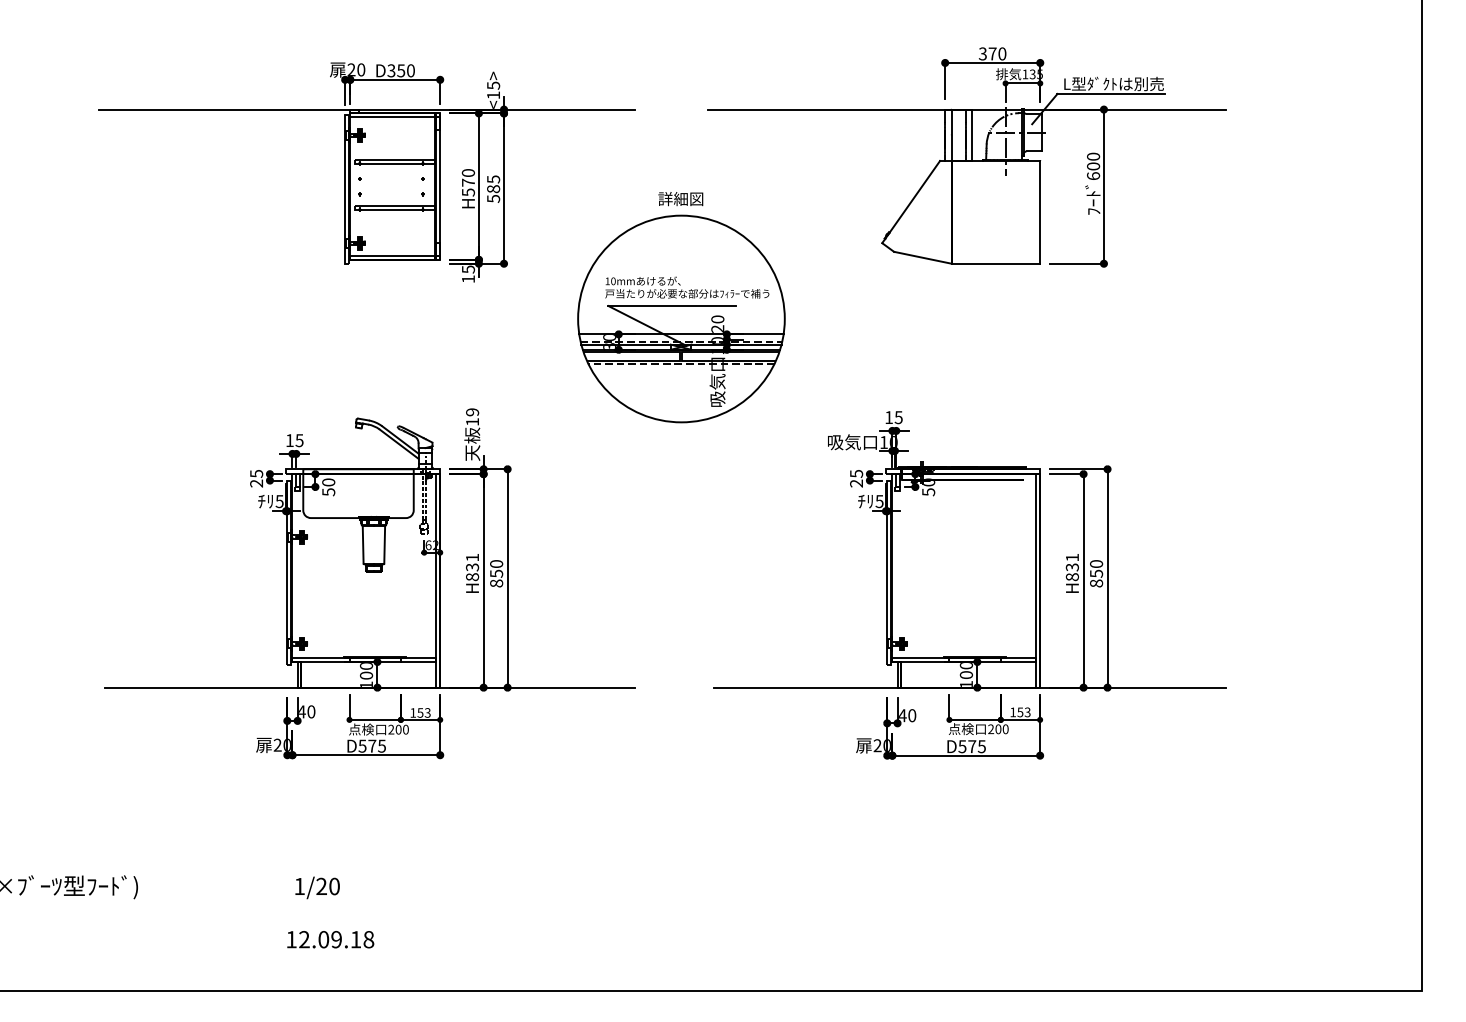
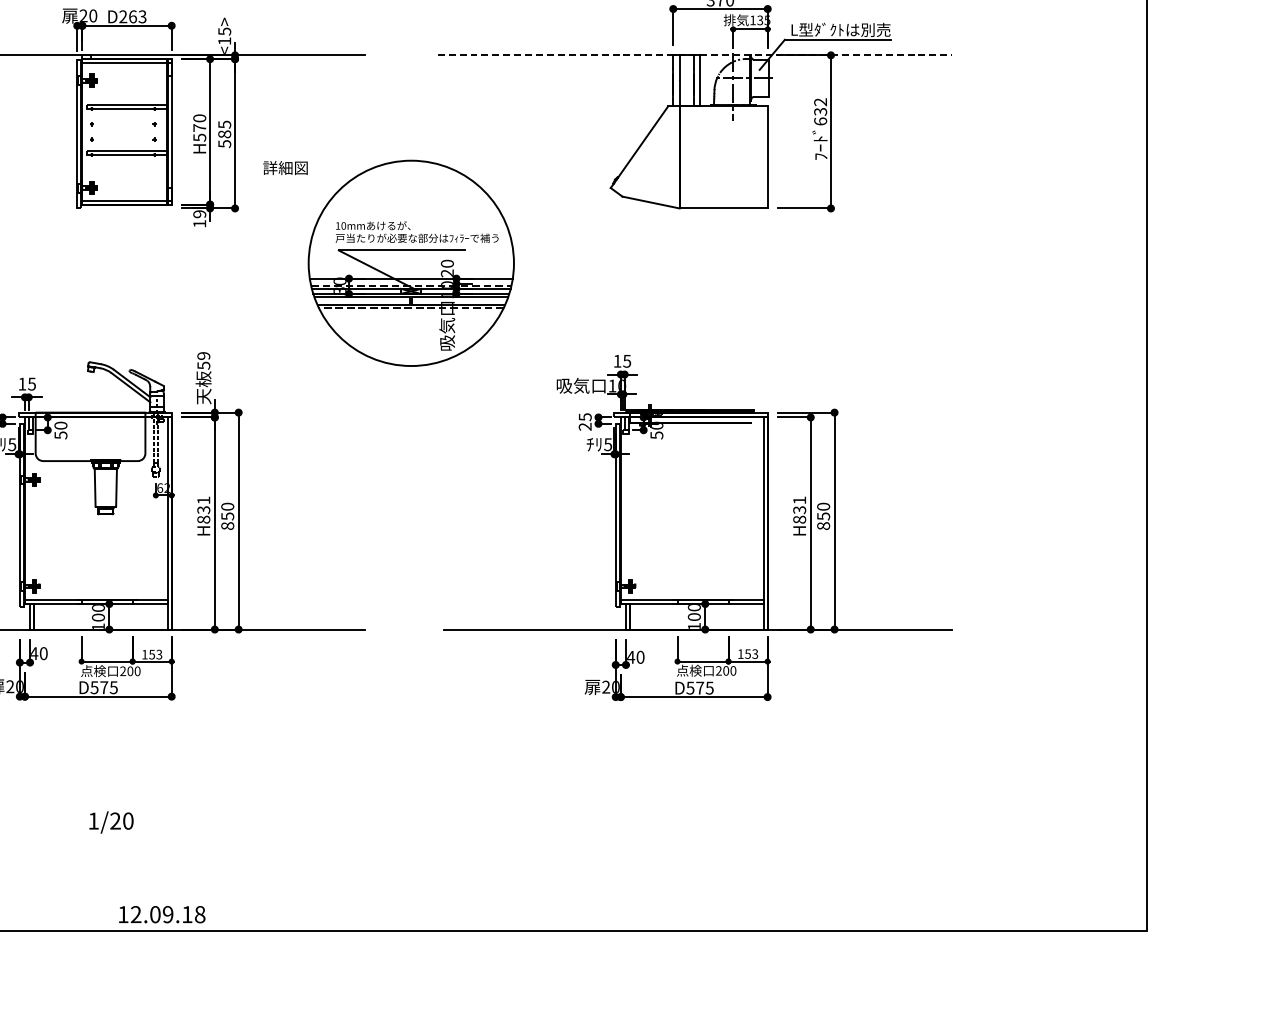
text: (400, 70) -> (132, 16), D350 -> D263
line: (967, 109) -> (695, 55), solid -> dashed
text: (1093, 161) -> (820, 106), 600 -> 632
text: (680, 199) -> (285, 168), moved
text: (467, 269) -> (198, 214), 15 -> 19
text: (472, 422) -> (203, 366), 19 -> 59
text: (317, 887) -> (111, 822), moved
text: (330, 939) -> (162, 914), moved

